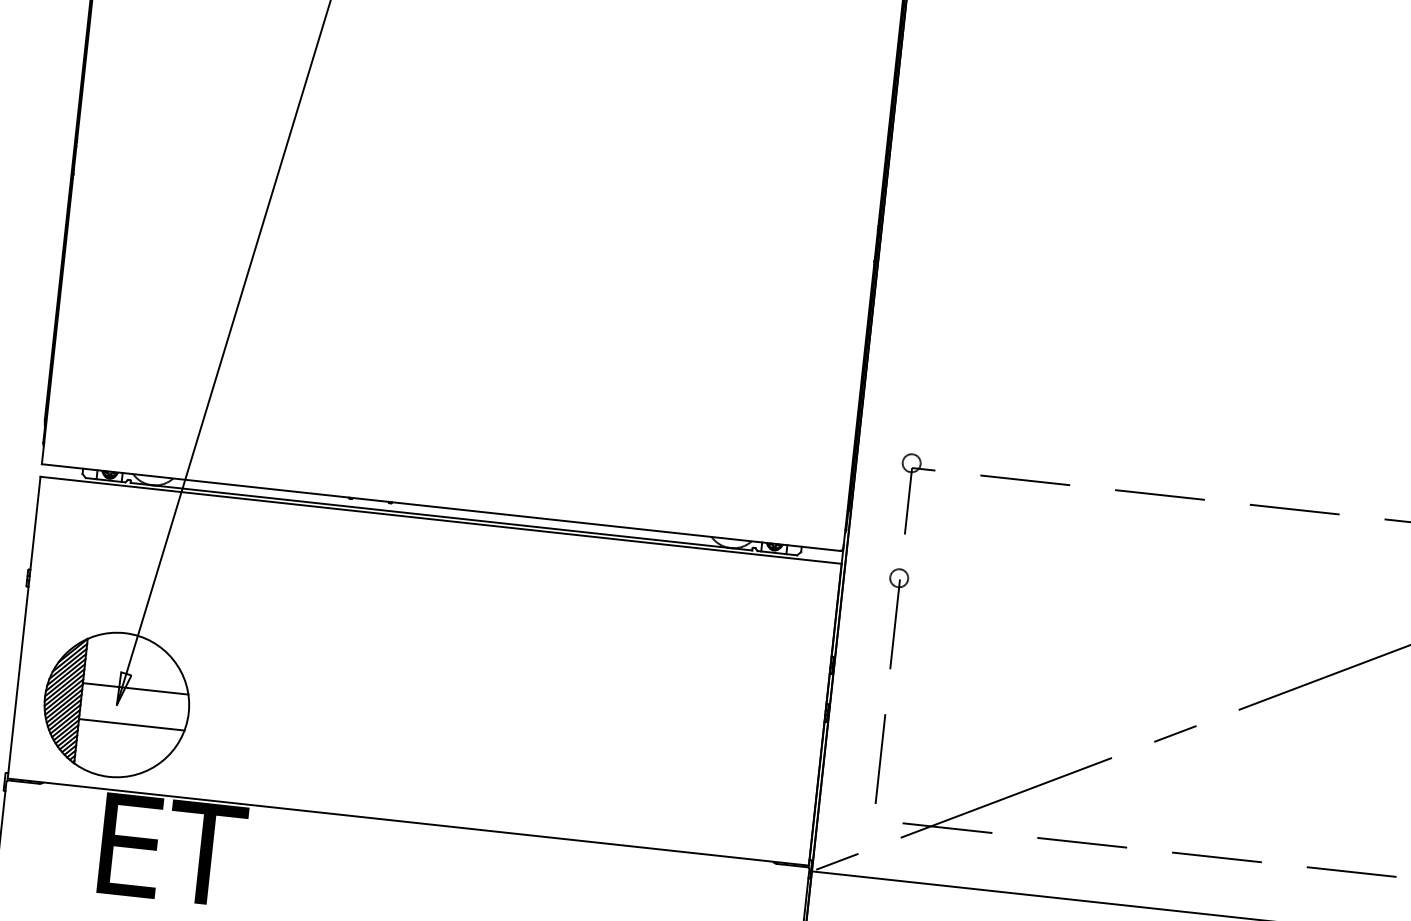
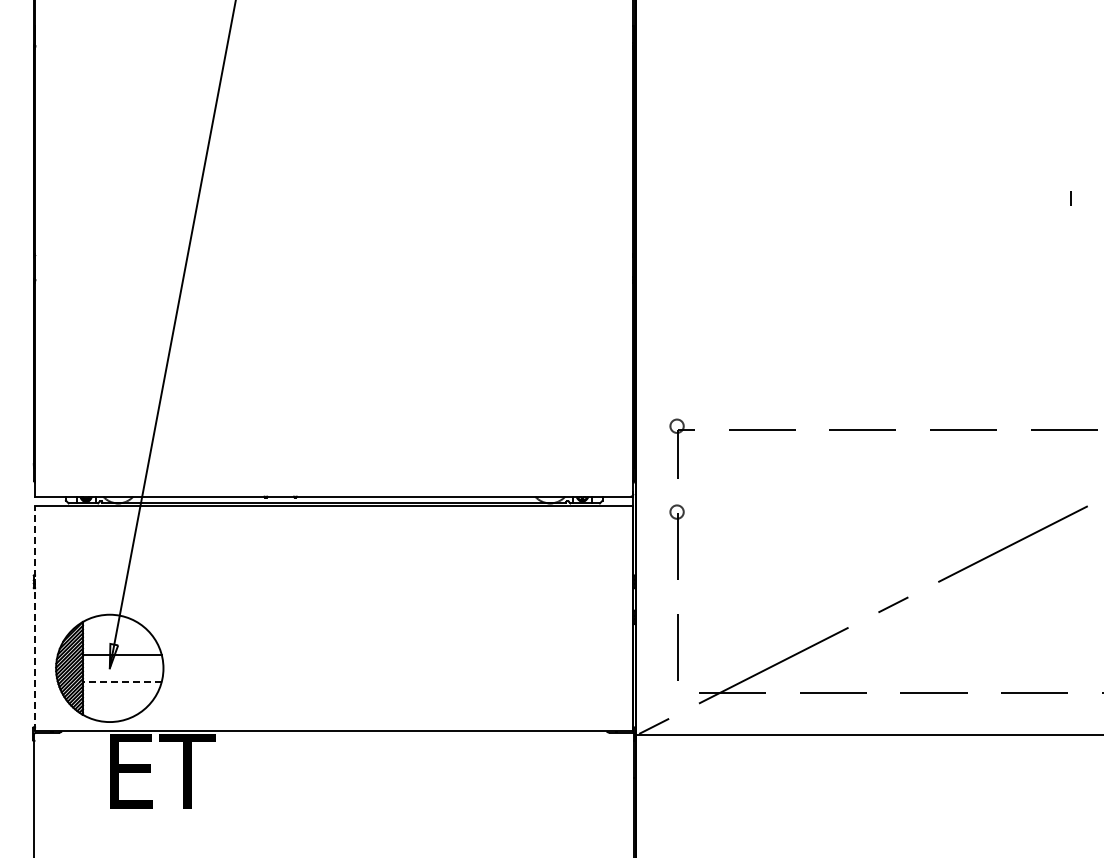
line: (24, 627) -> (35, 618), solid -> dashed
line: (130, 724) -> (121, 681), solid -> dashed

